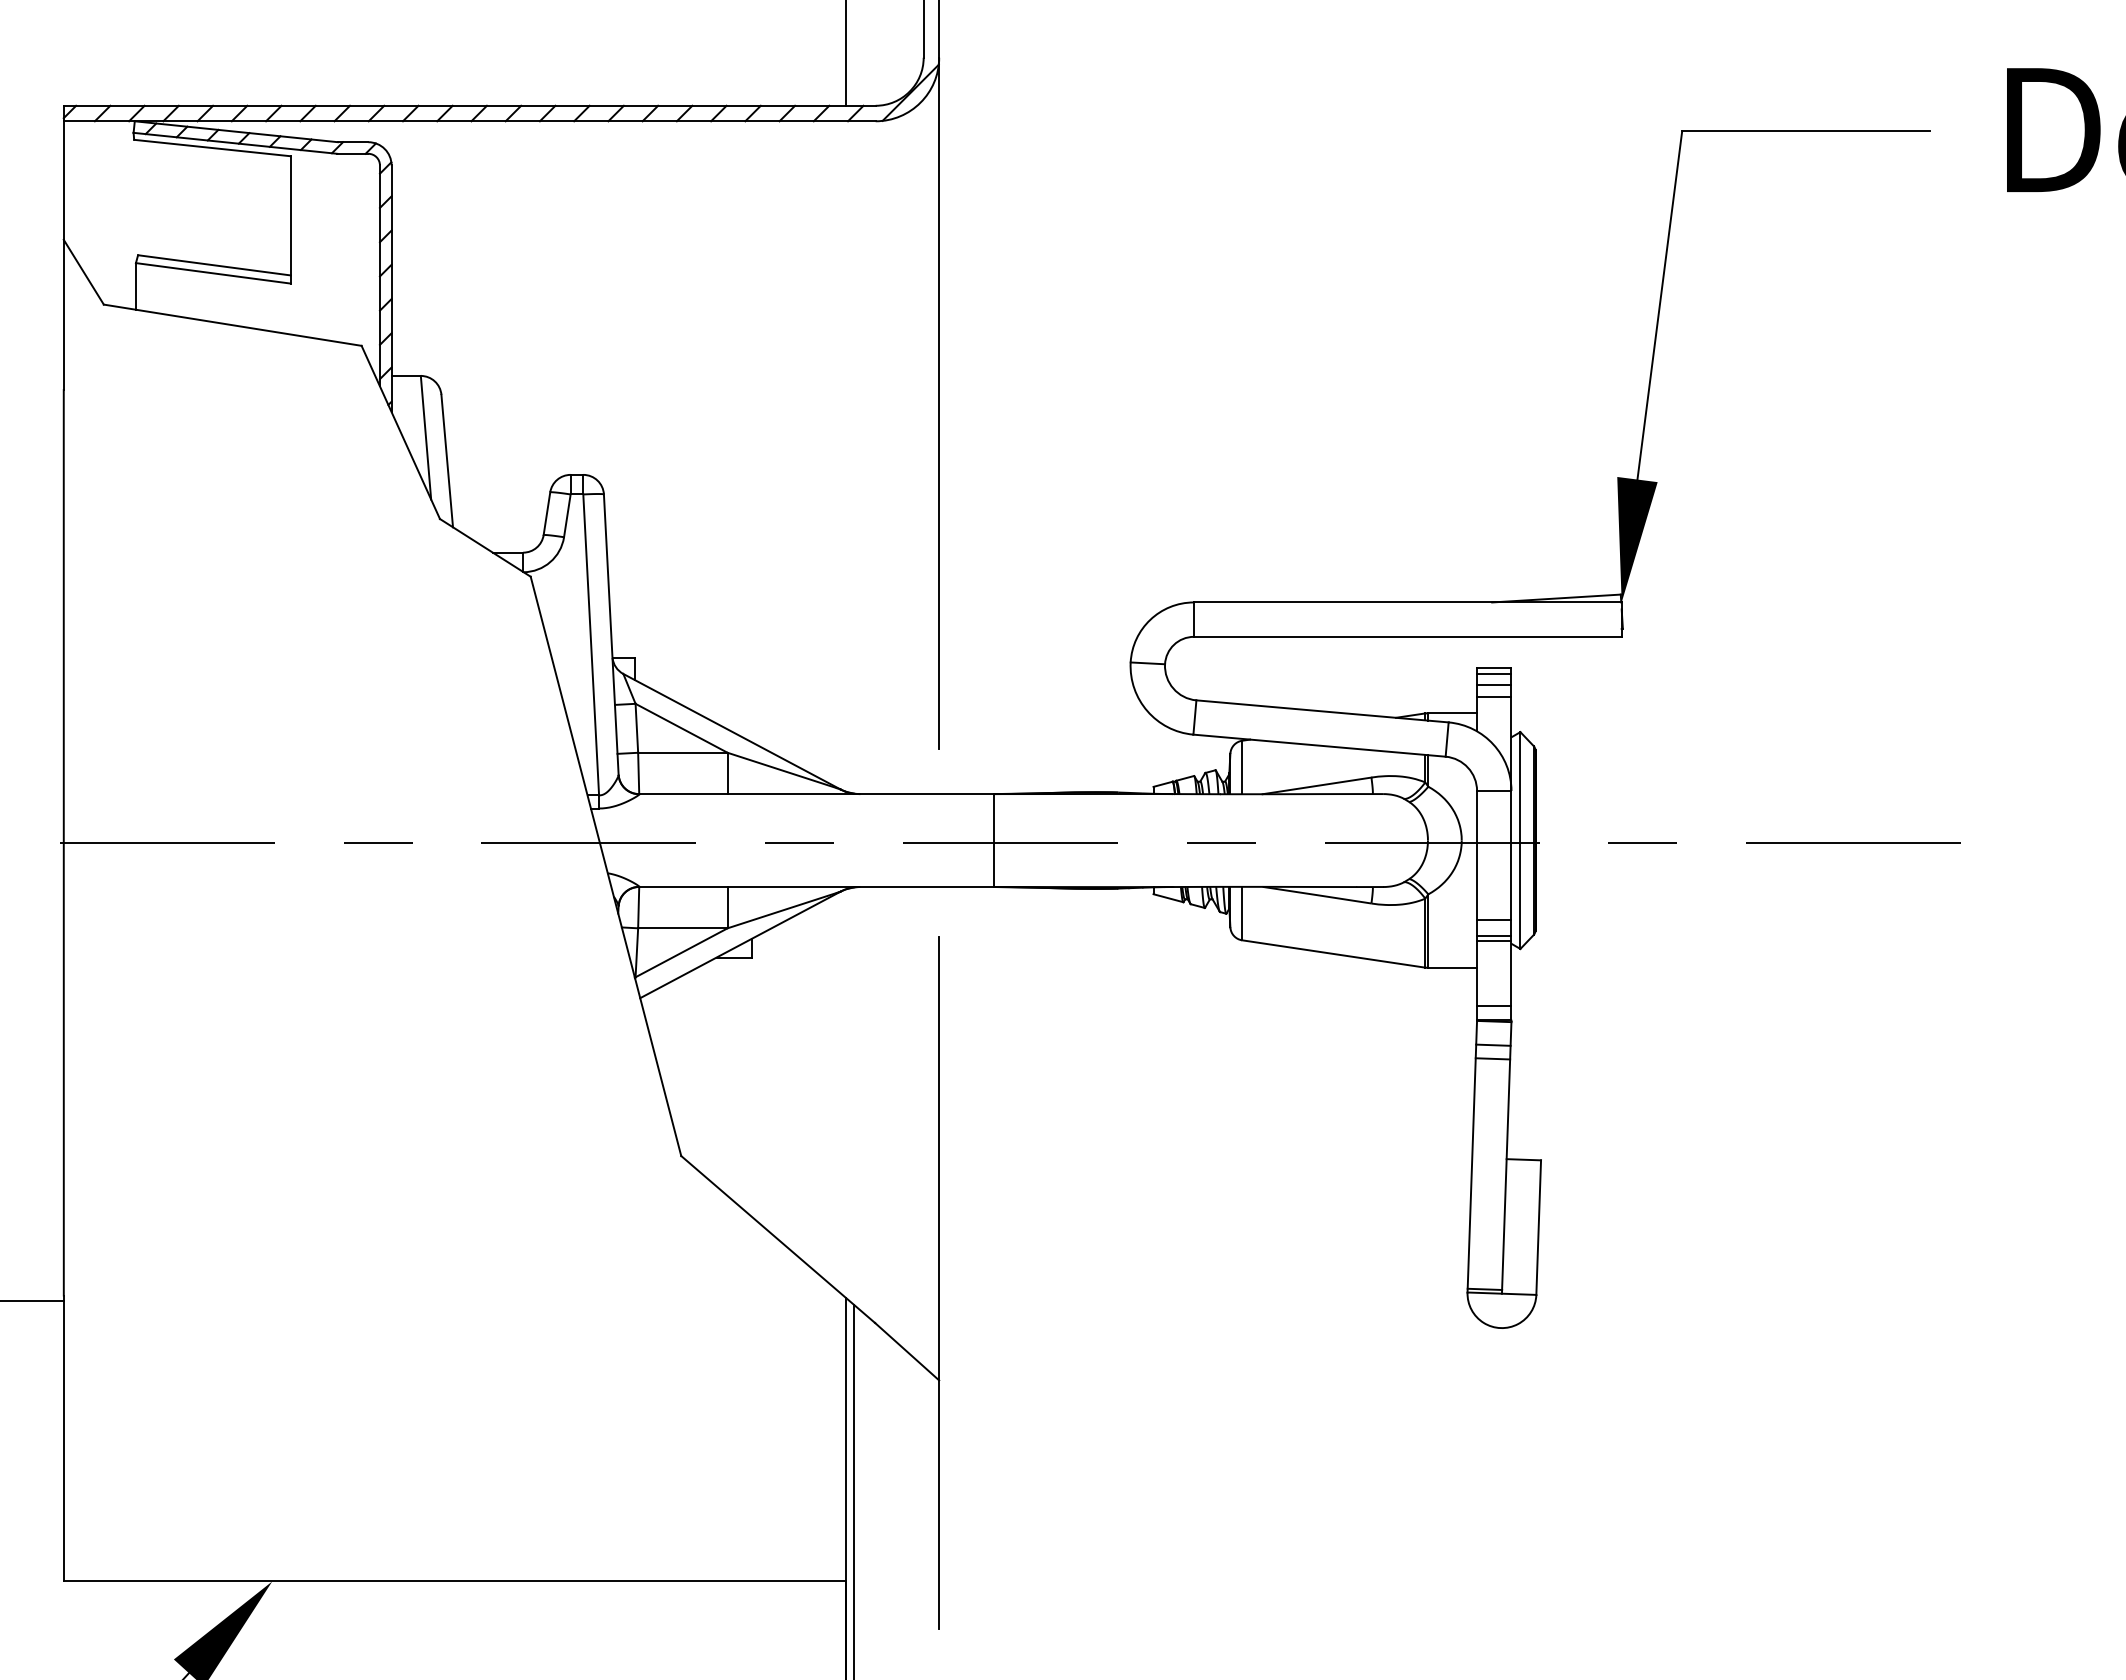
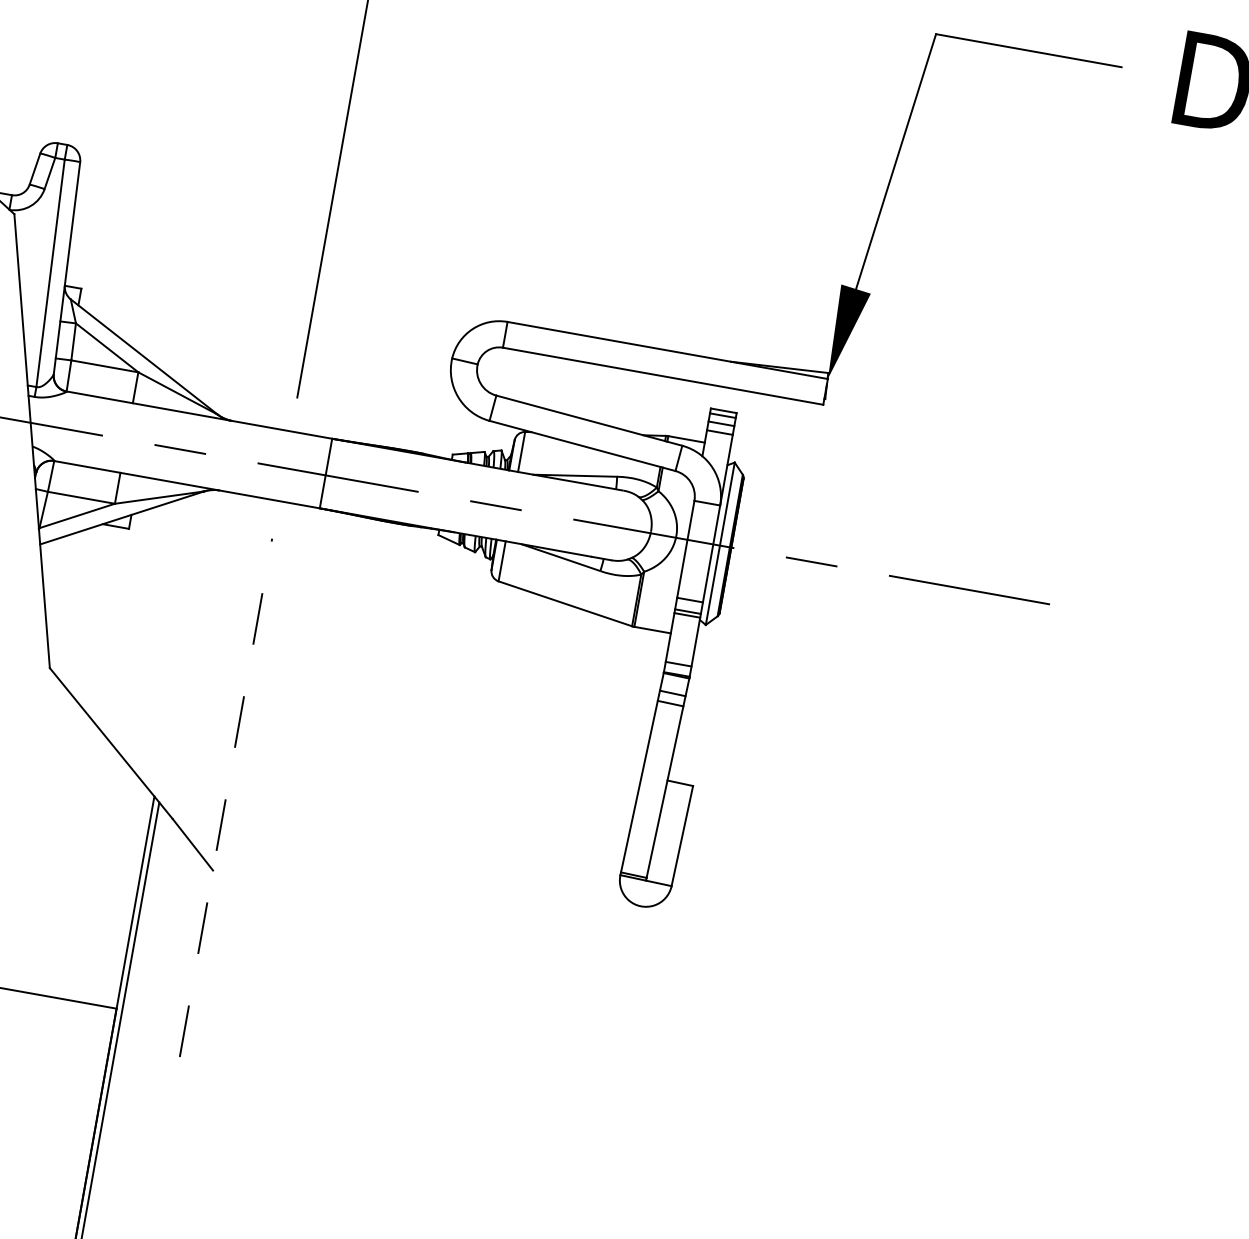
line: (939, 1282) -> (226, 797), solid -> dashed

